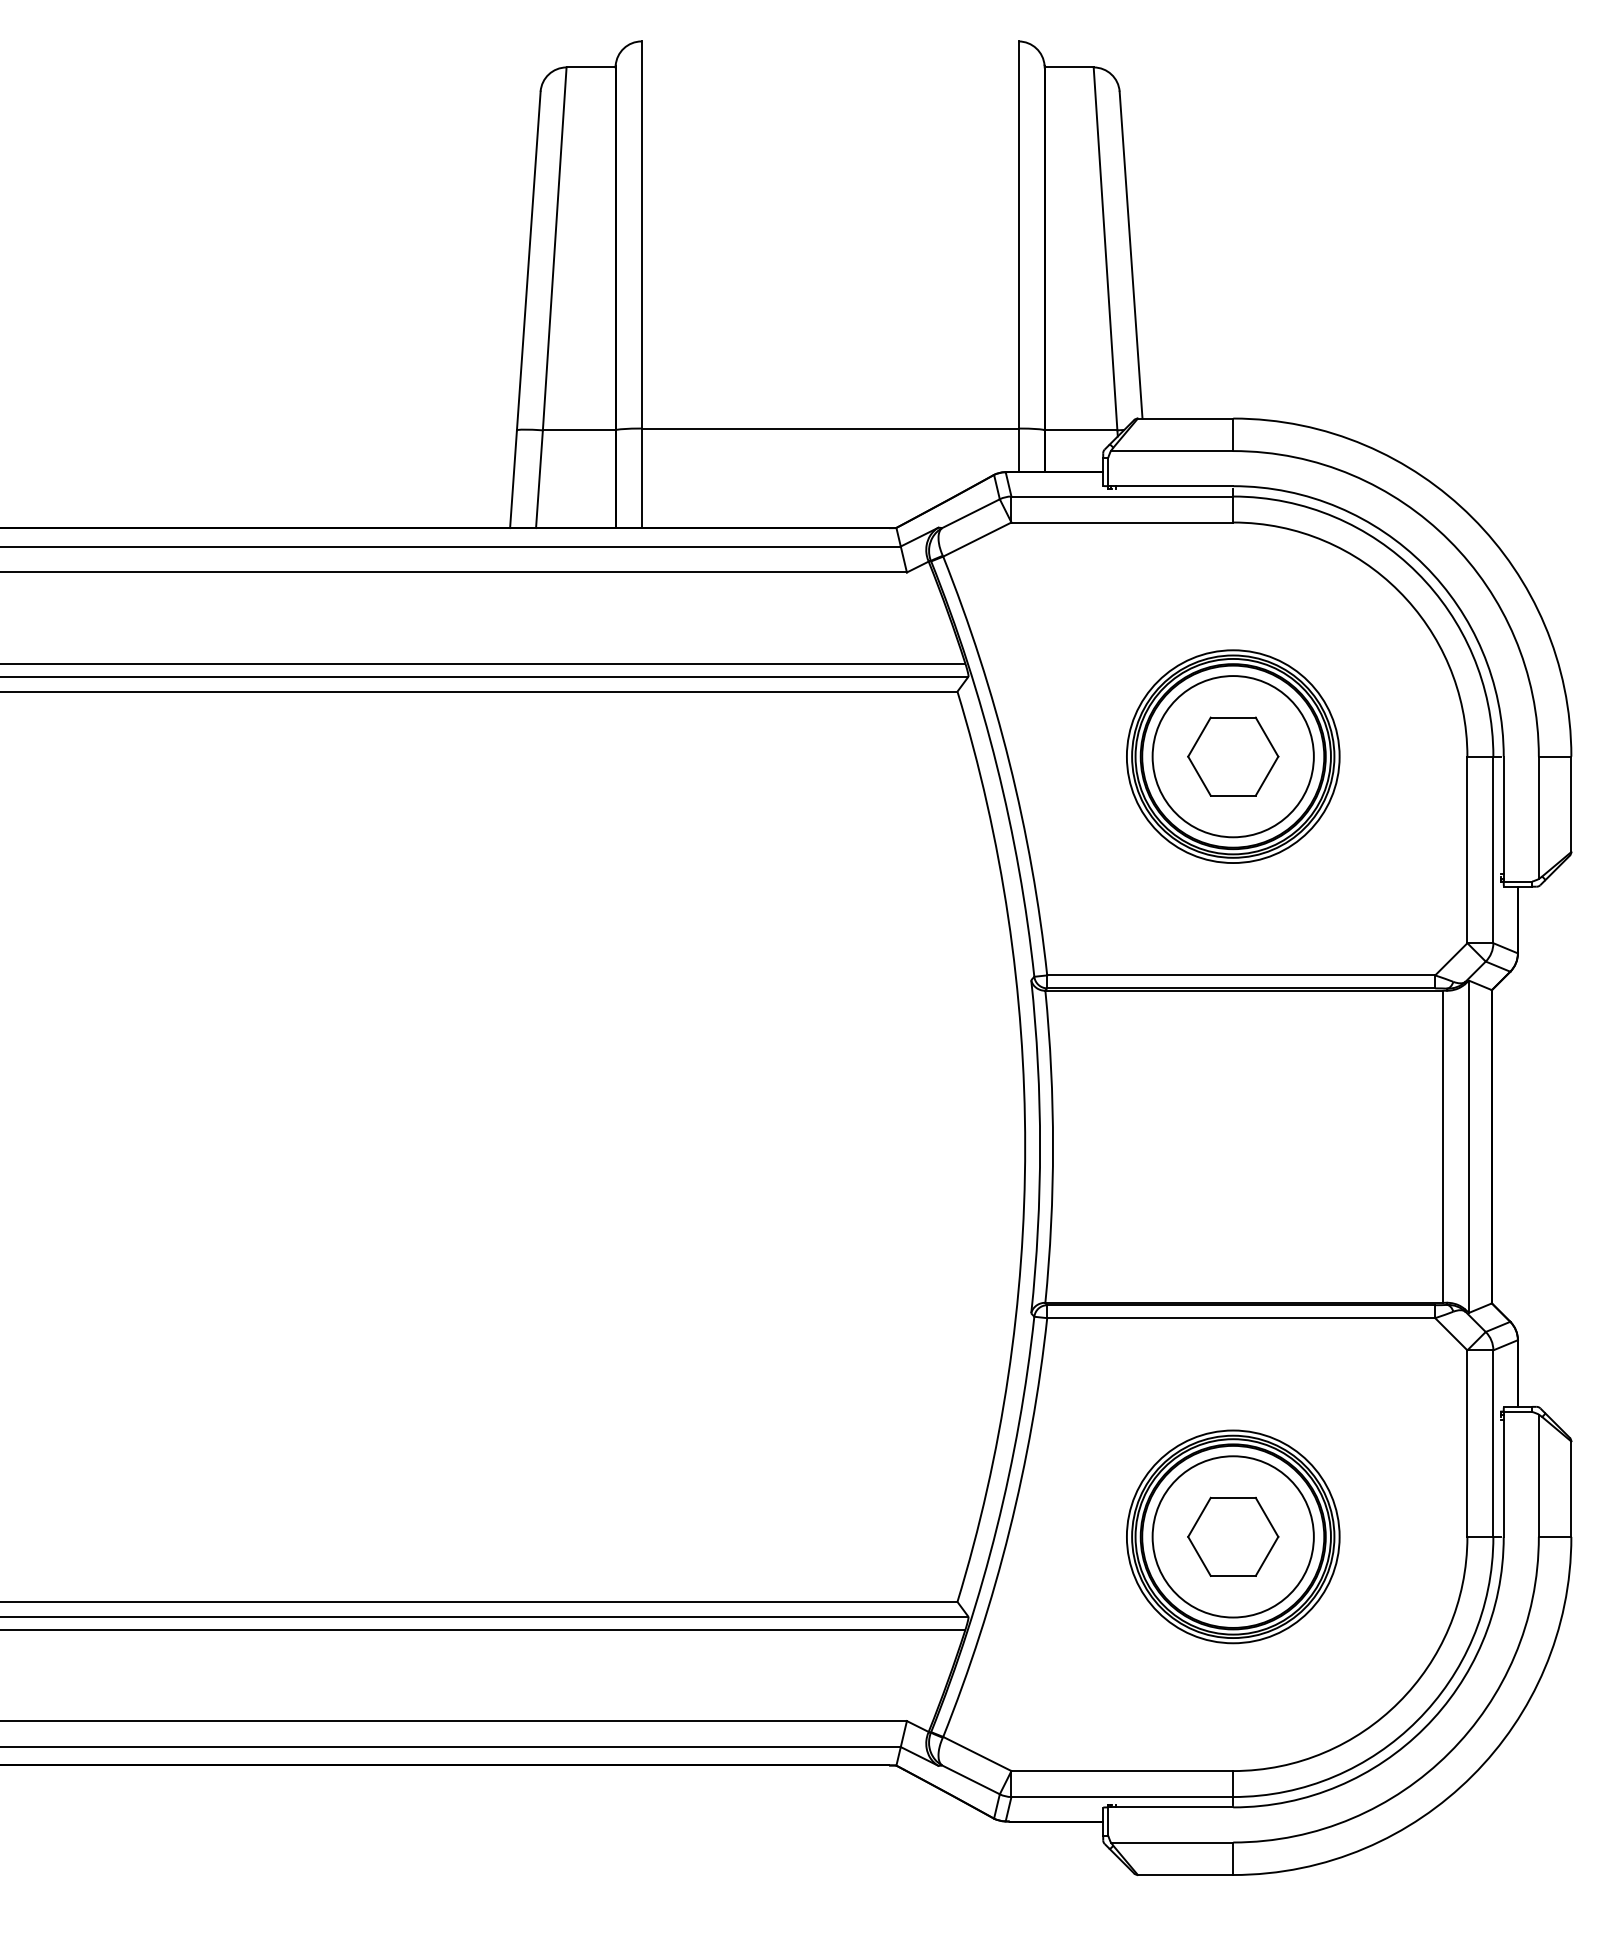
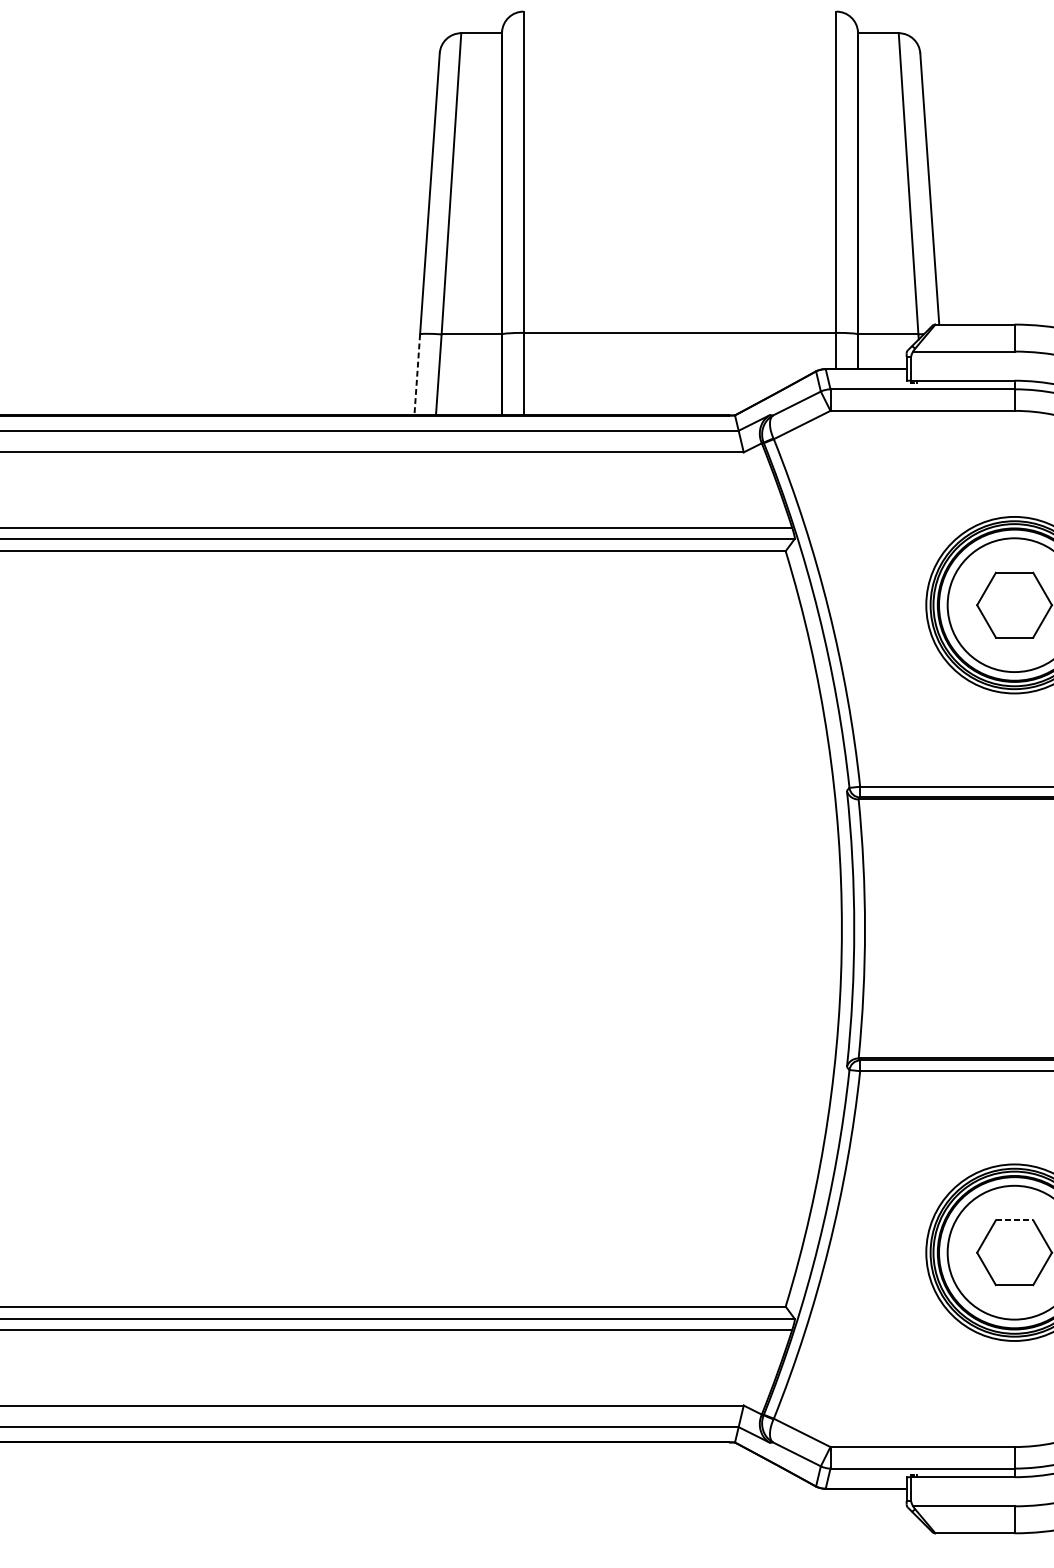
line: (513, 479) -> (417, 375), solid -> dashed
line: (1233, 1497) -> (1014, 1220), solid -> dashed

